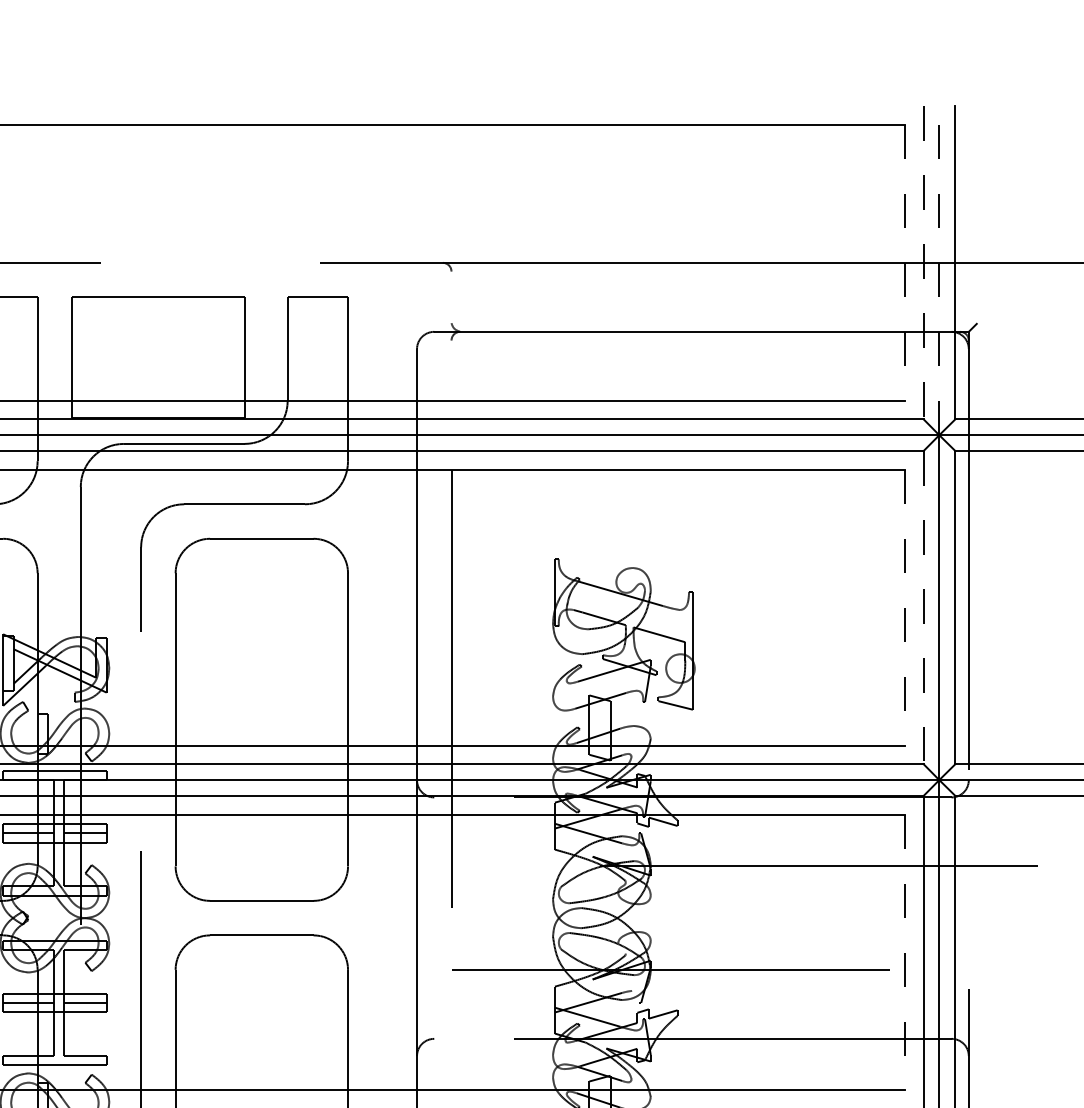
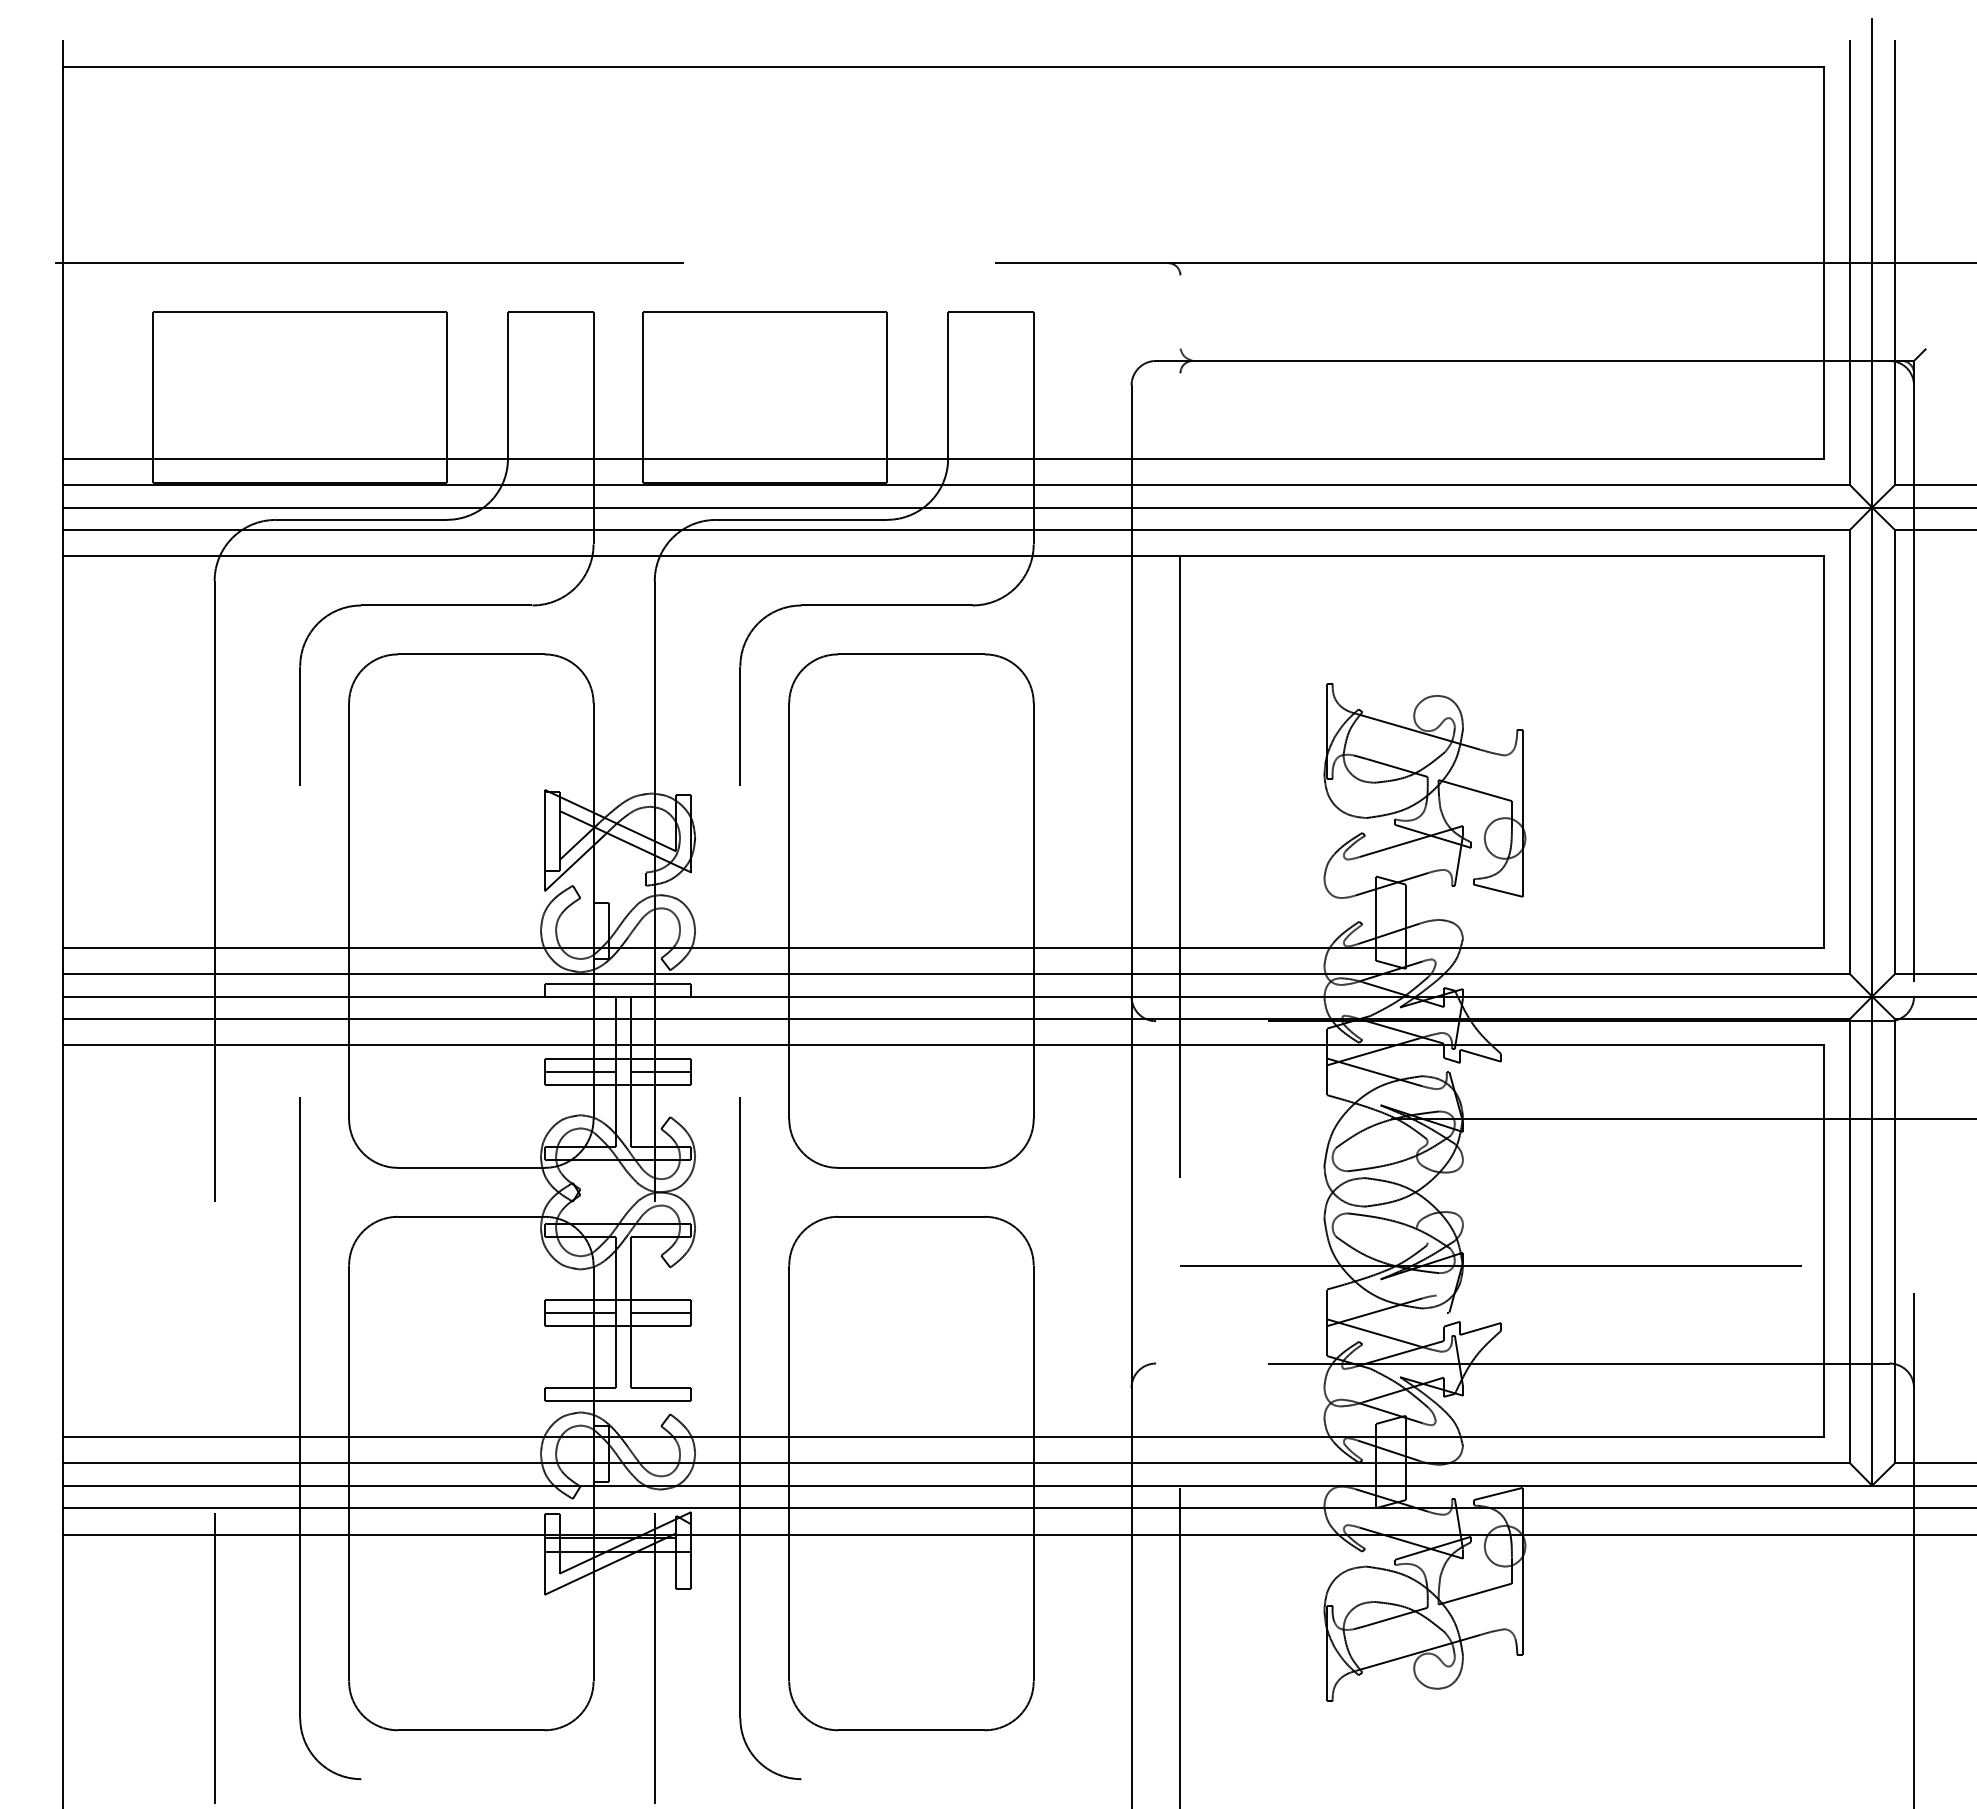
line: (939, 262) -> (1872, 262), dashed -> solid
line: (904, 263) -> (1823, 263), dashed -> solid
line: (923, 263) -> (1849, 263), dashed -> solid
line: (904, 607) -> (1823, 752), dashed -> solid
line: (923, 607) -> (1849, 752), dashed -> solid
line: (904, 952) -> (1823, 1241), dashed -> solid

